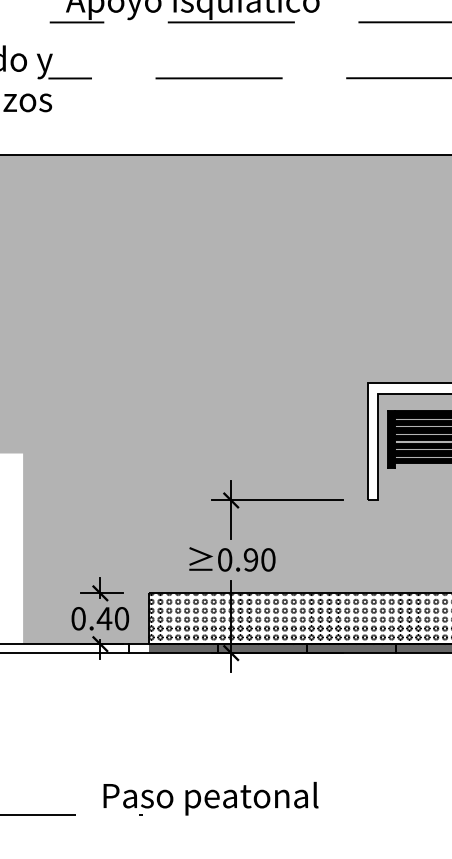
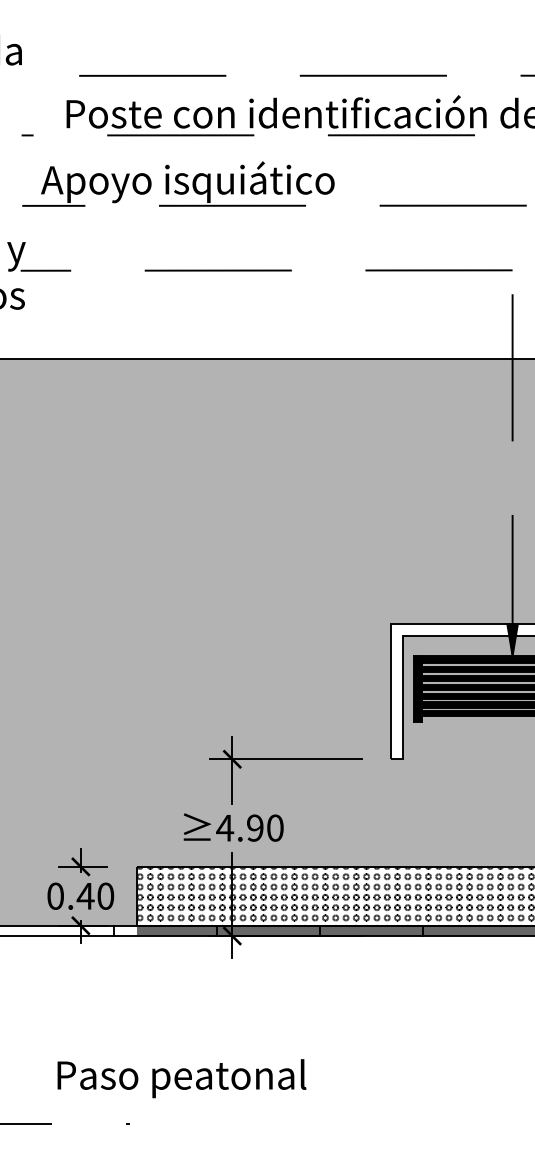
text: (225, 559) -> (225, 827), 0.90 -> 4.90
text: (210, 798) -> (181, 1078), moved

